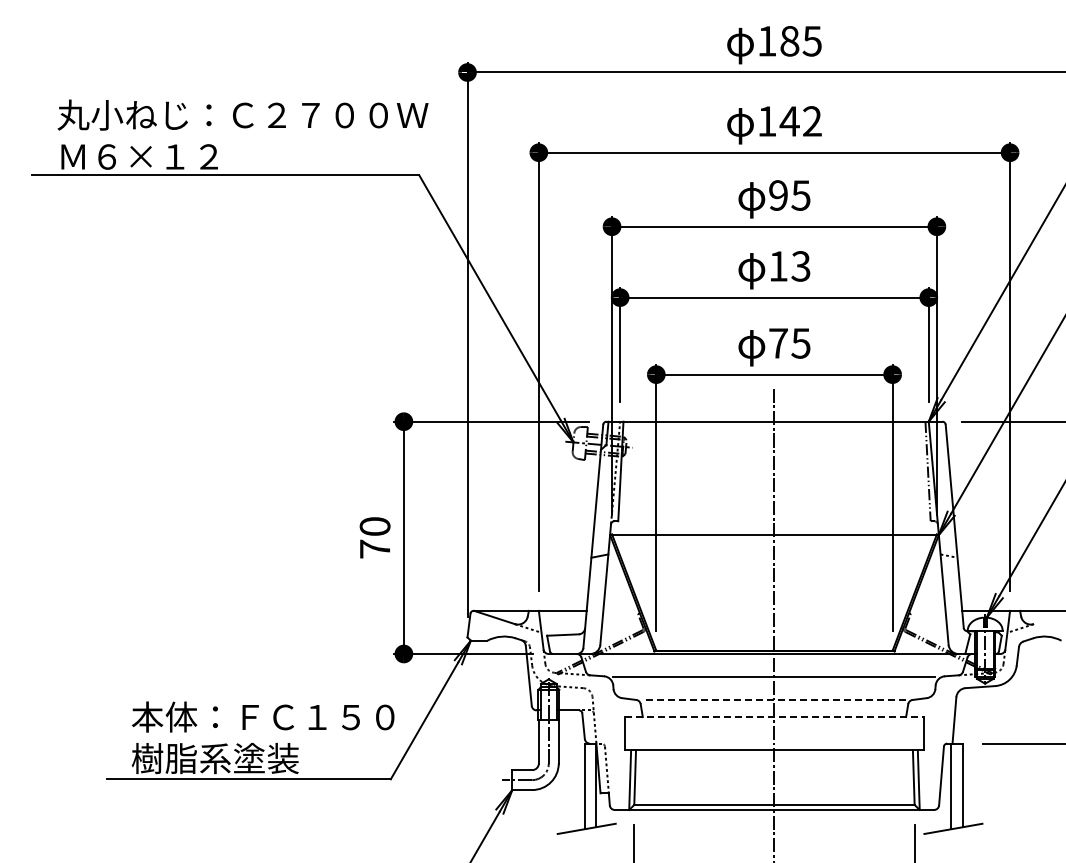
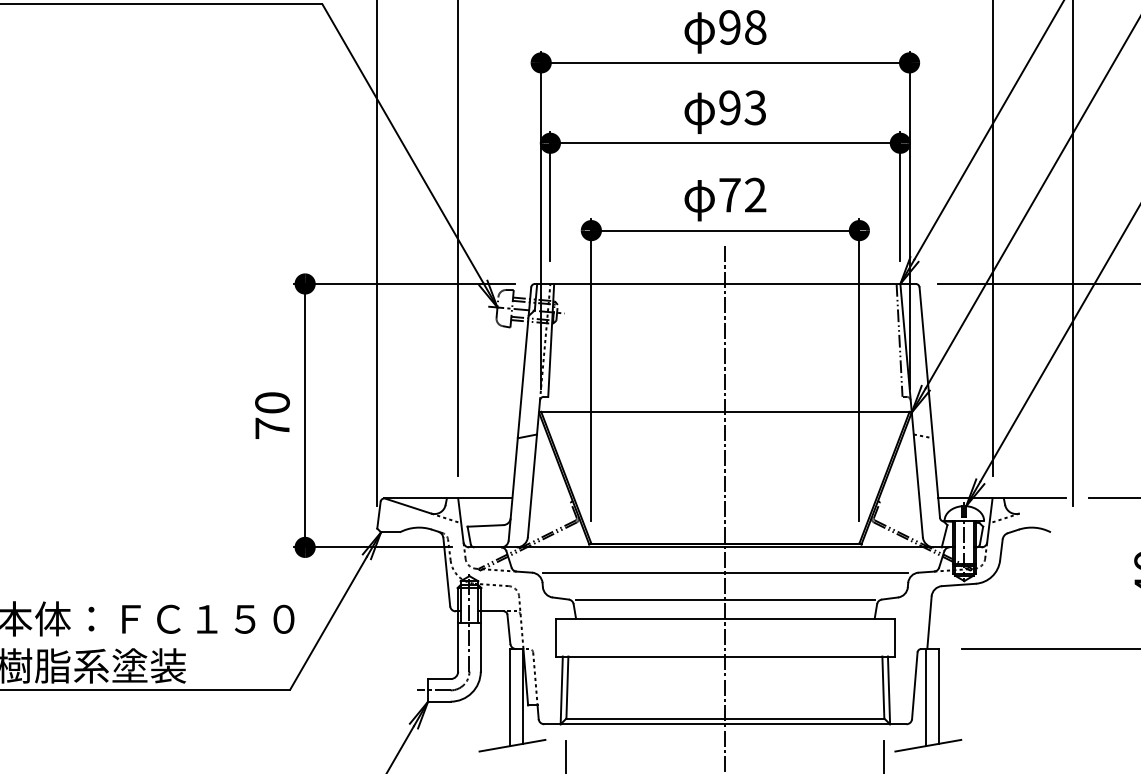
text: (800, 195) -> (754, 27), 95 -> 98
text: (778, 266) -> (729, 107), 13 -> 93
text: (800, 343) -> (754, 195), 75 -> 72
line: (774, 700) -> (725, 600), dashed -> solid
line: (774, 717) -> (725, 619), dashed -> solid

